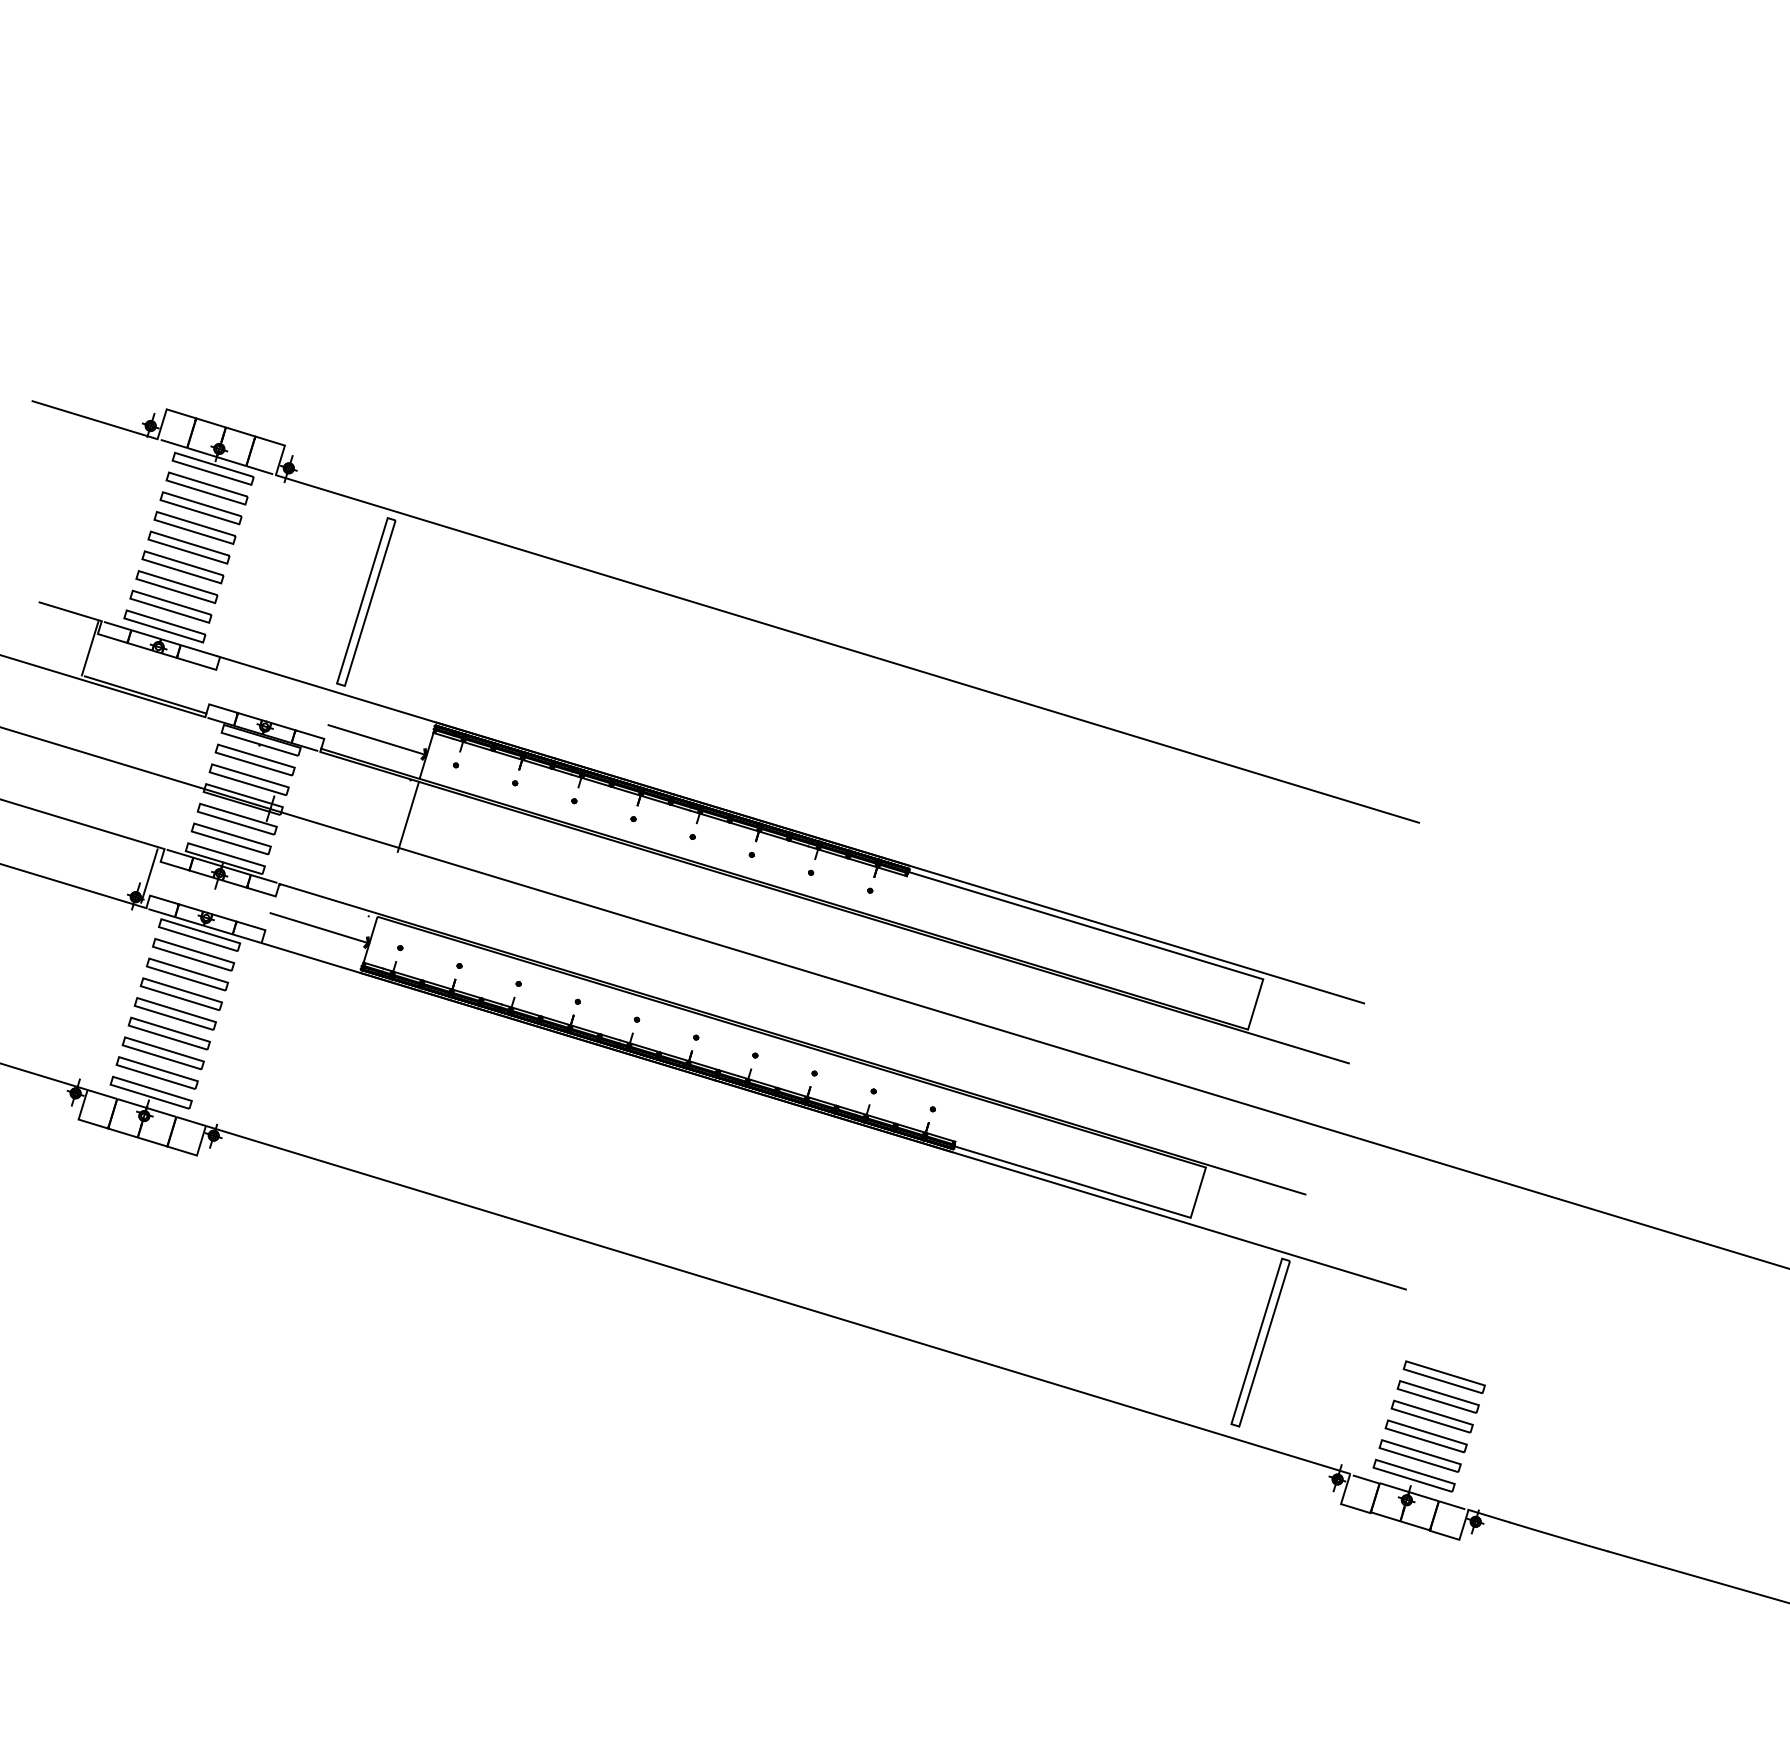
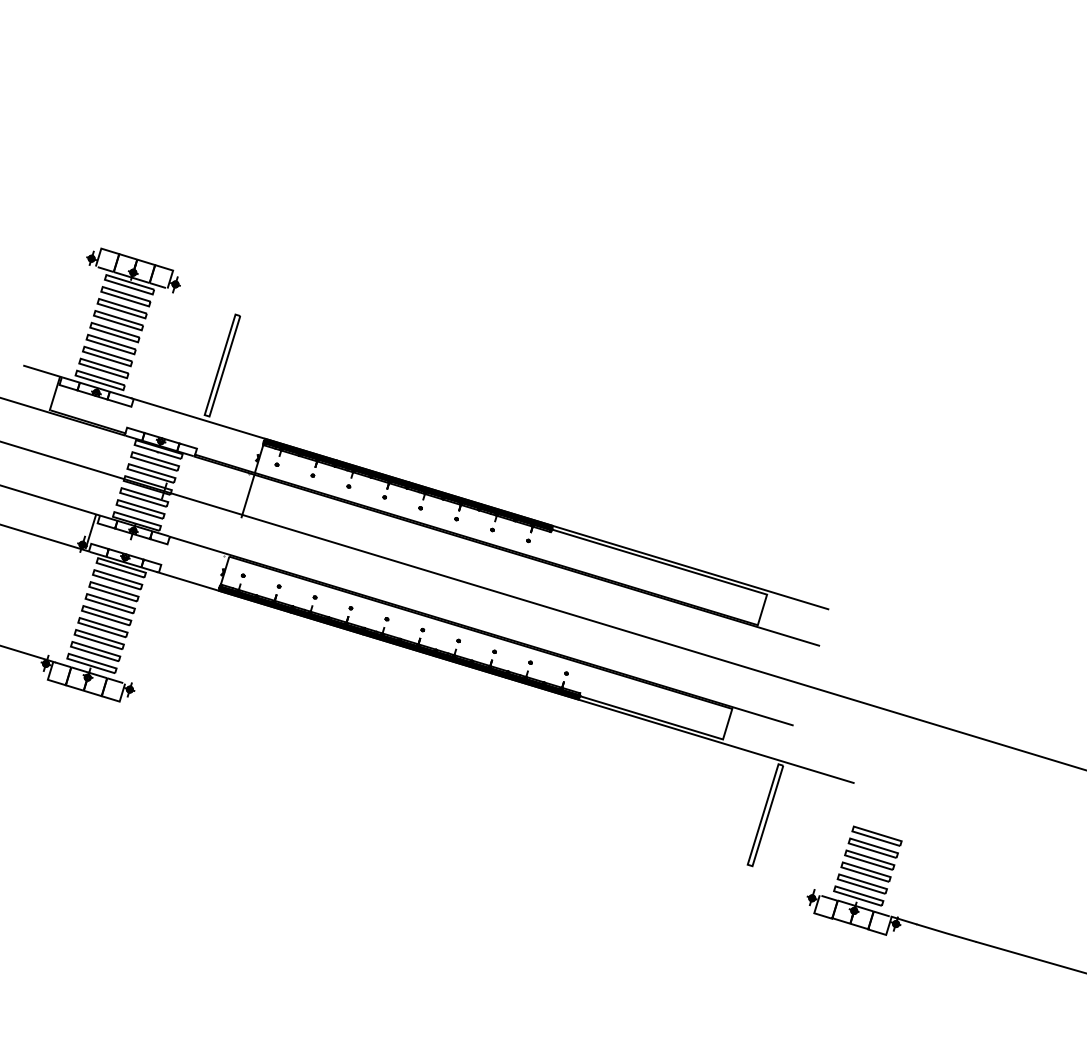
line: (94, 419) -> (57, 254), removed
line: (847, 647) -> (514, 393), removed
line: (376, 740) -> (228, 449), removed
line: (318, 928) -> (193, 563), removed
line: (776, 1298) -> (471, 788), removed

